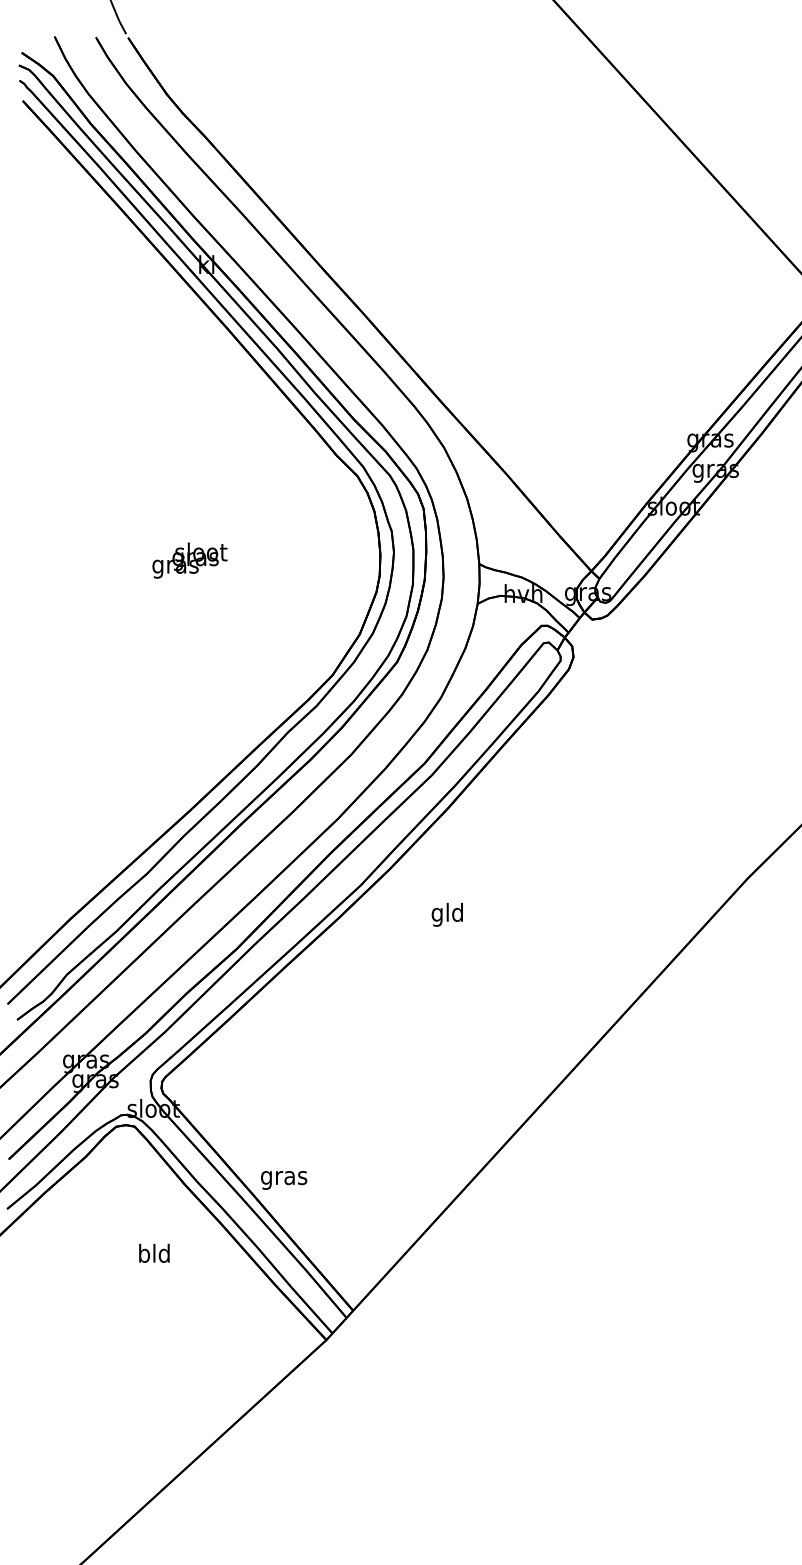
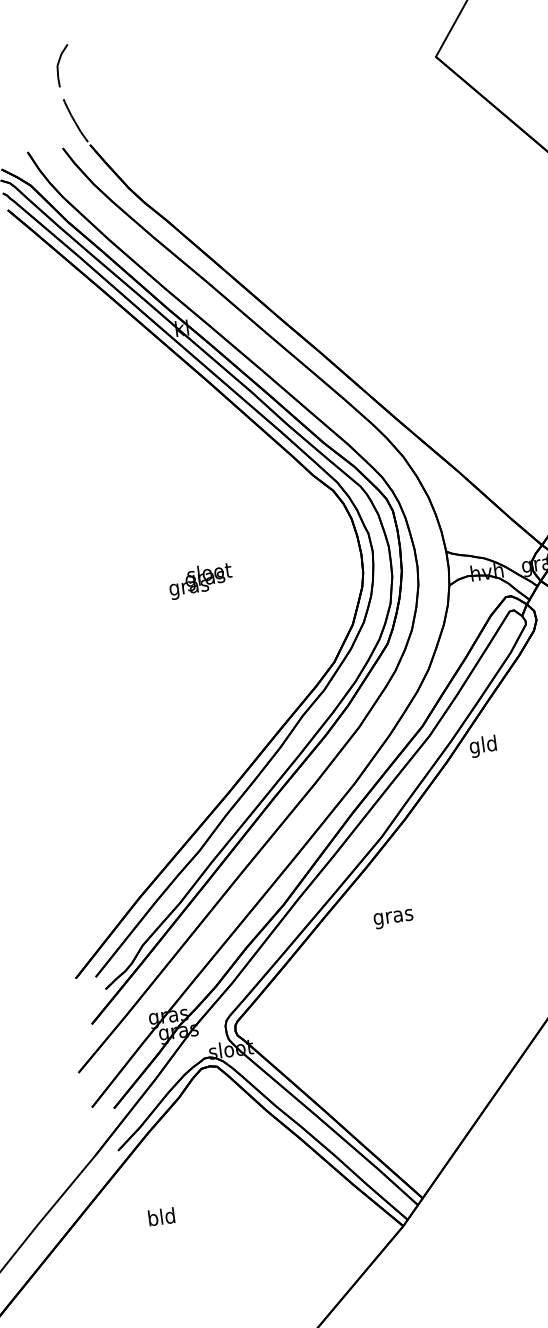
text: (446, 914) -> (482, 746), moved
text: (284, 1180) -> (394, 919), moved
text: (154, 1252) -> (161, 1216), moved

